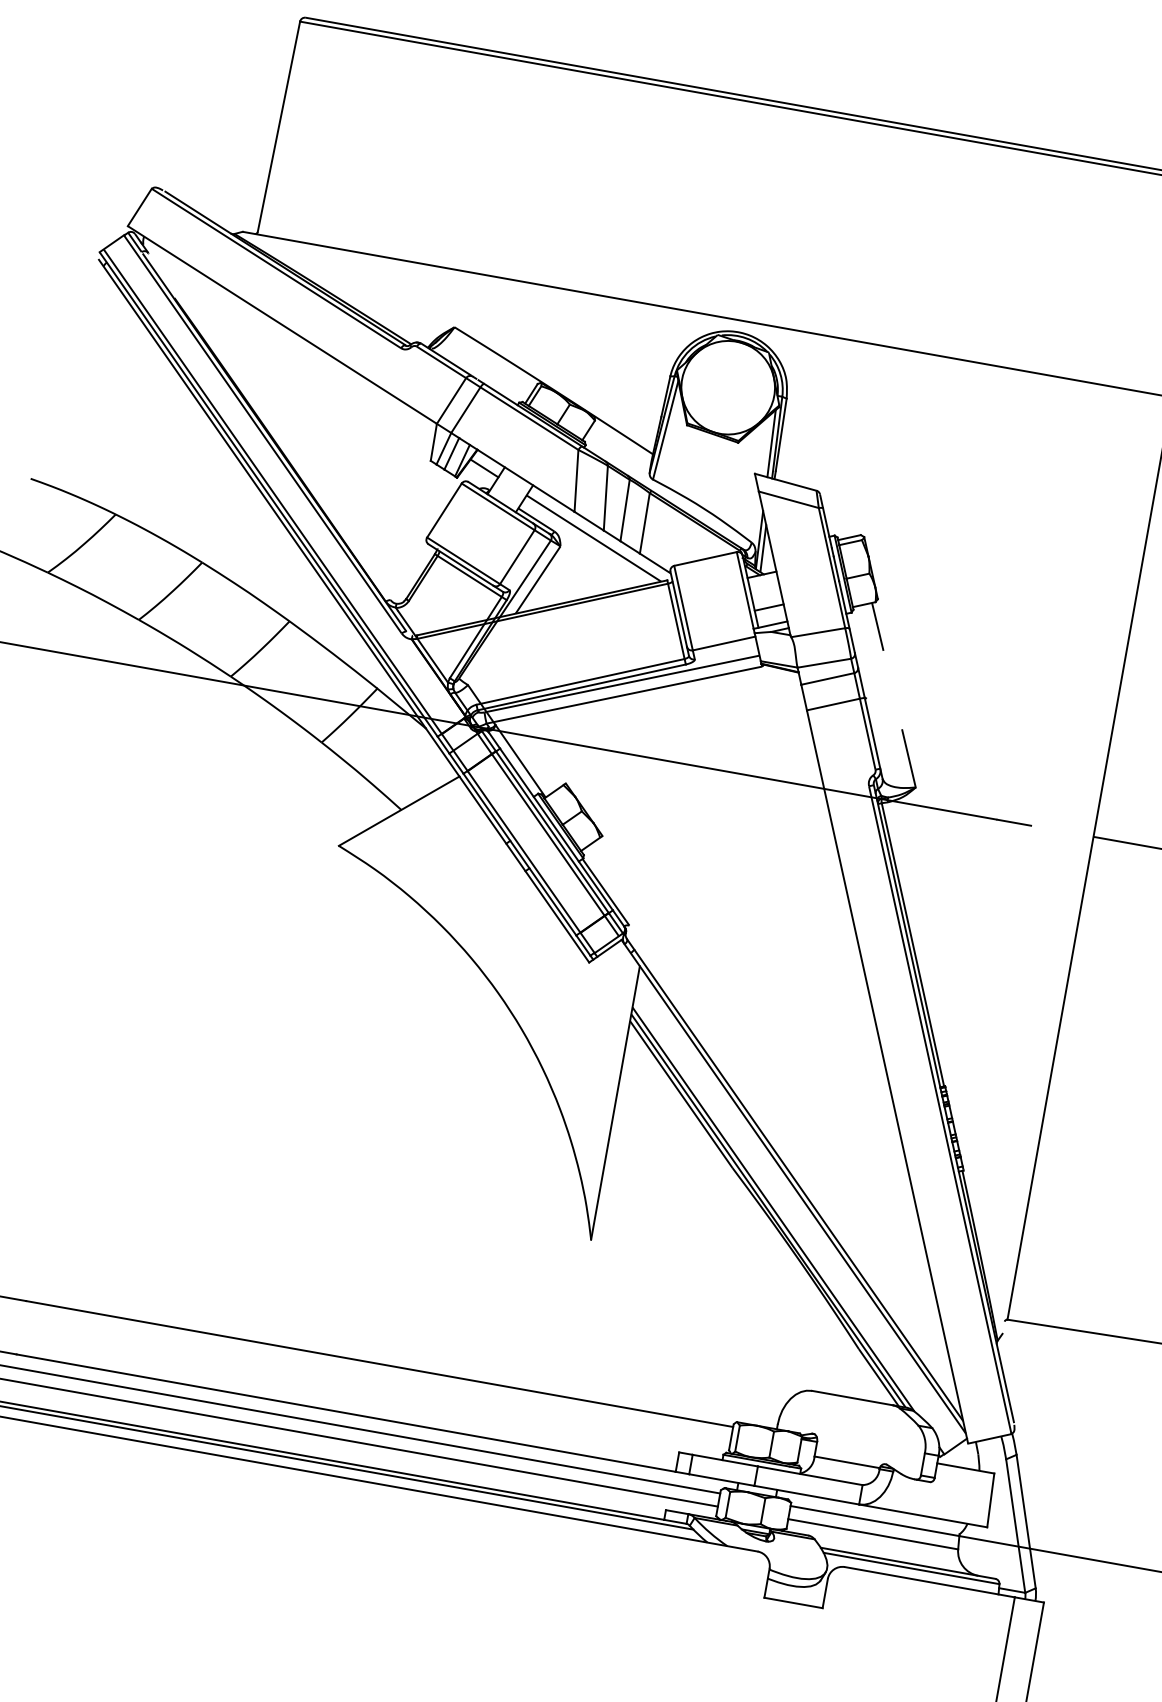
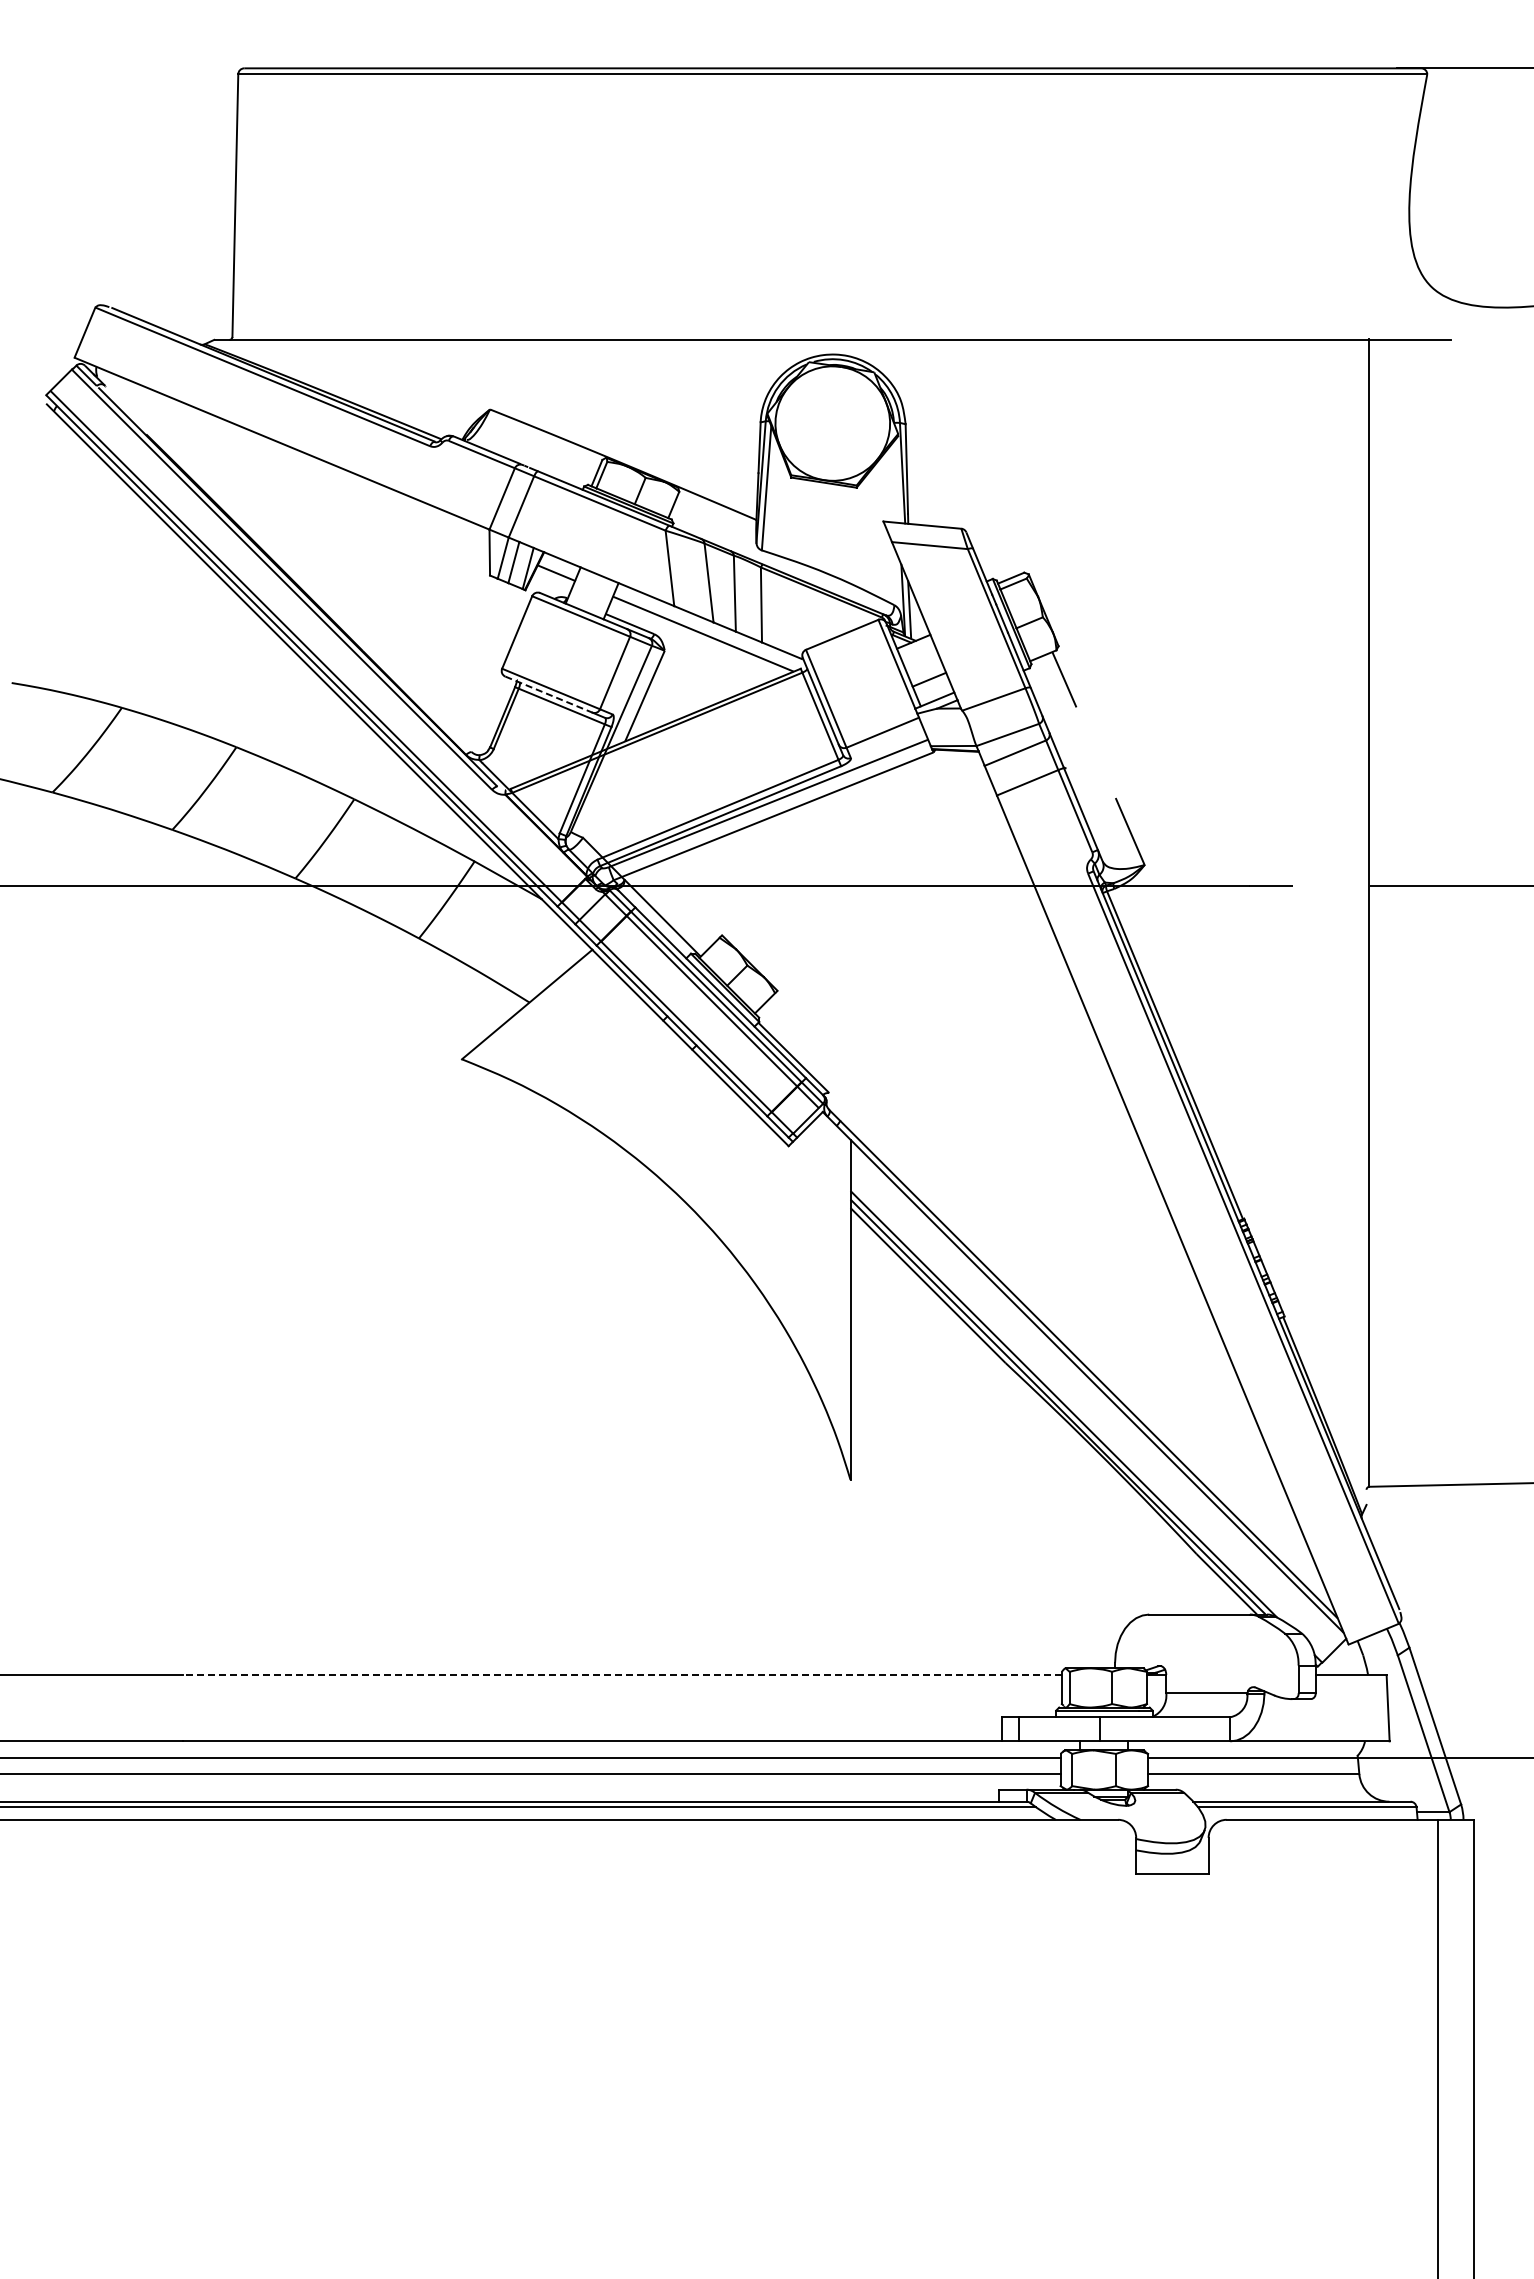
line: (771, 443) -> (896, 481), removed
line: (461, 565) -> (549, 694), solid -> dashed
line: (379, 1364) -> (622, 1675), solid -> dashed

